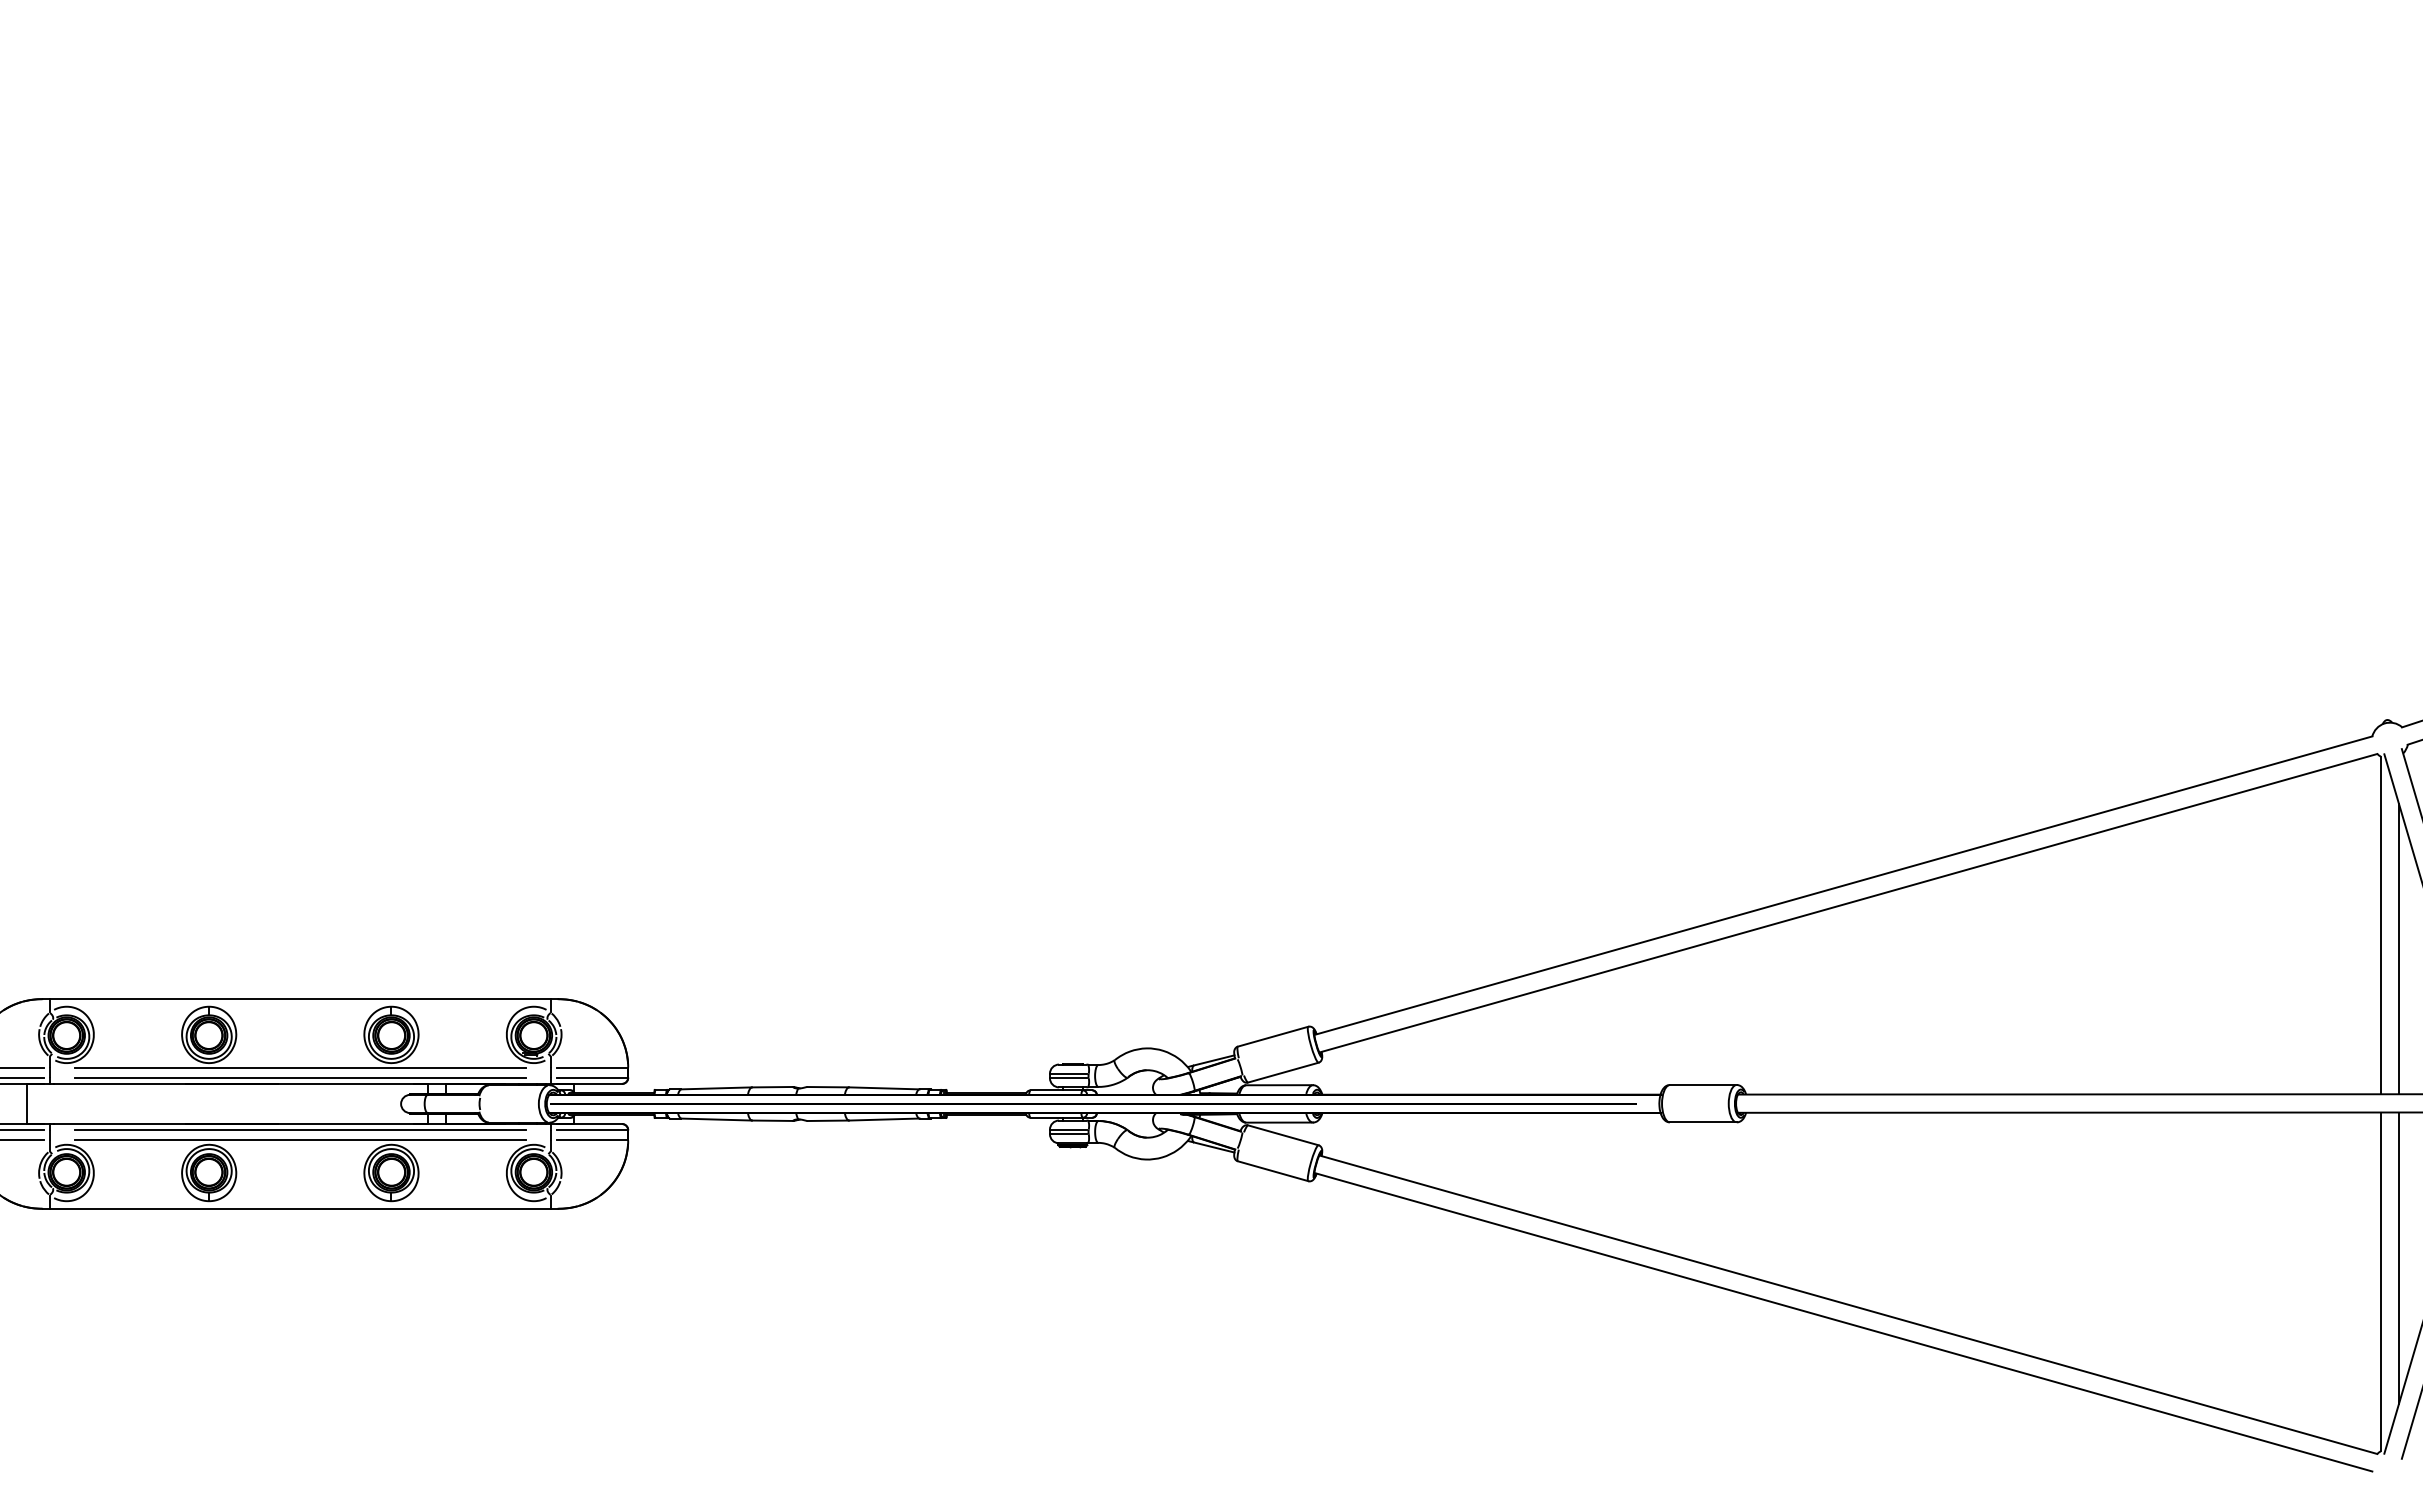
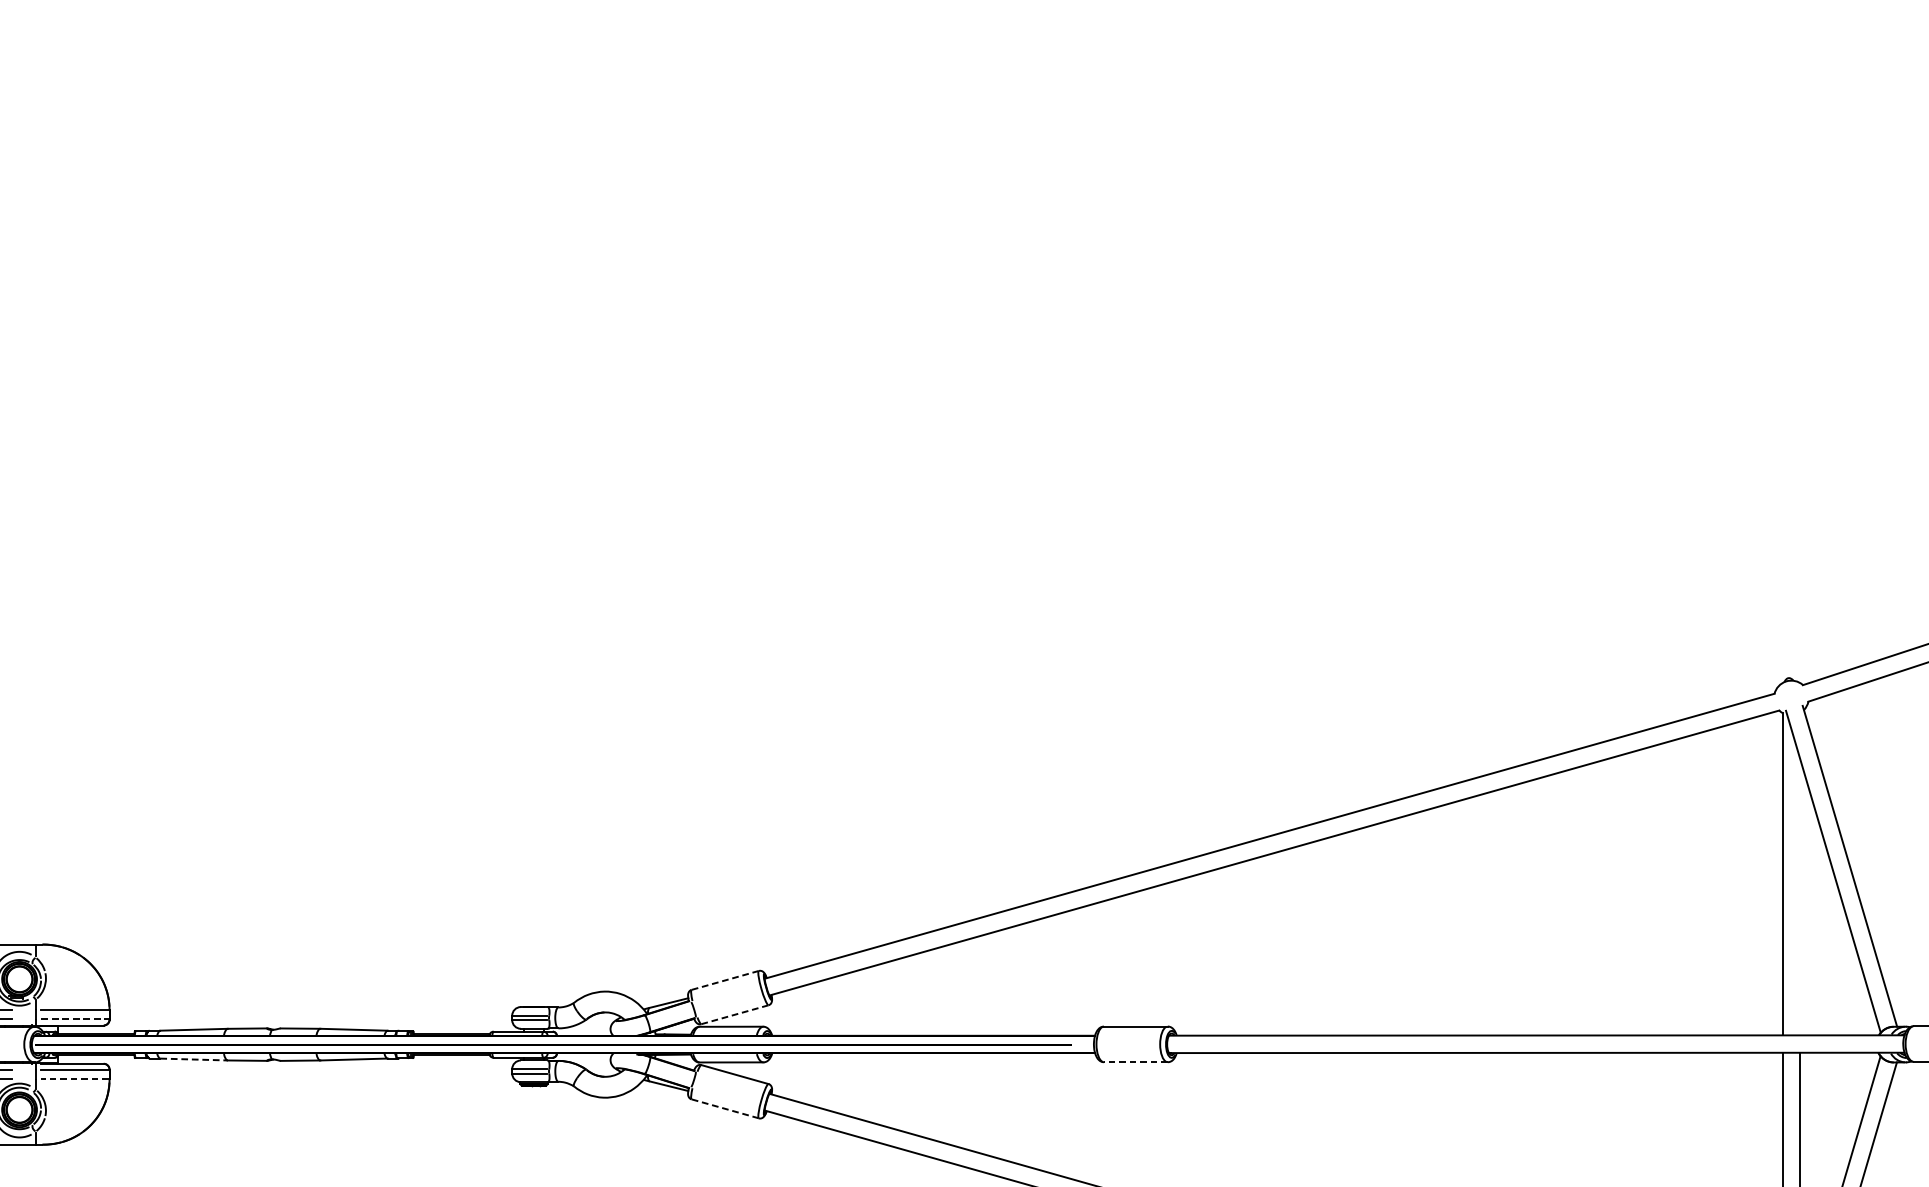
line: (2399, 949) -> (1800, 897), removed
line: (1273, 1036) -> (725, 980), solid -> dashed
line: (1283, 1072) -> (735, 1014), solid -> dashed
line: (592, 1077) -> (75, 1019), solid -> dashed
line: (717, 1119) -> (194, 1059), solid -> dashed
line: (1702, 1122) -> (1135, 1062), solid -> dashed
line: (591, 1140) -> (74, 1079), solid -> dashed
line: (1273, 1171) -> (725, 1109), solid -> dashed

